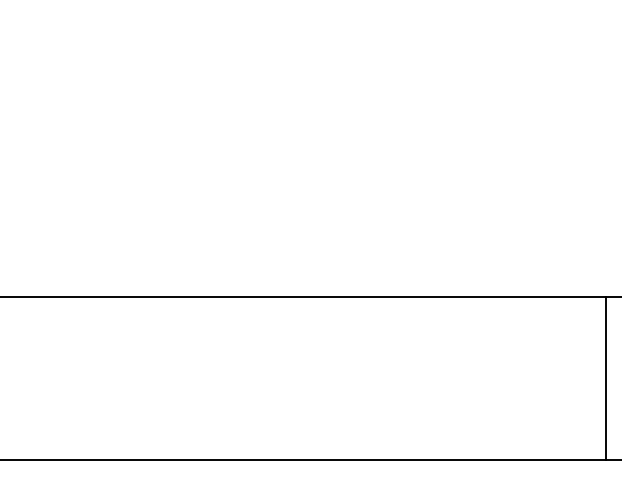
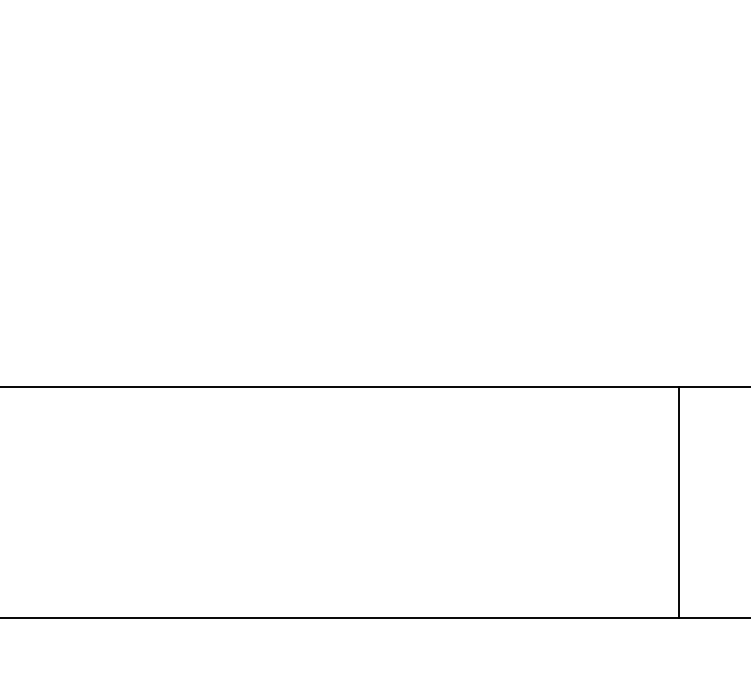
line: (605, 378) -> (678, 502), moved

